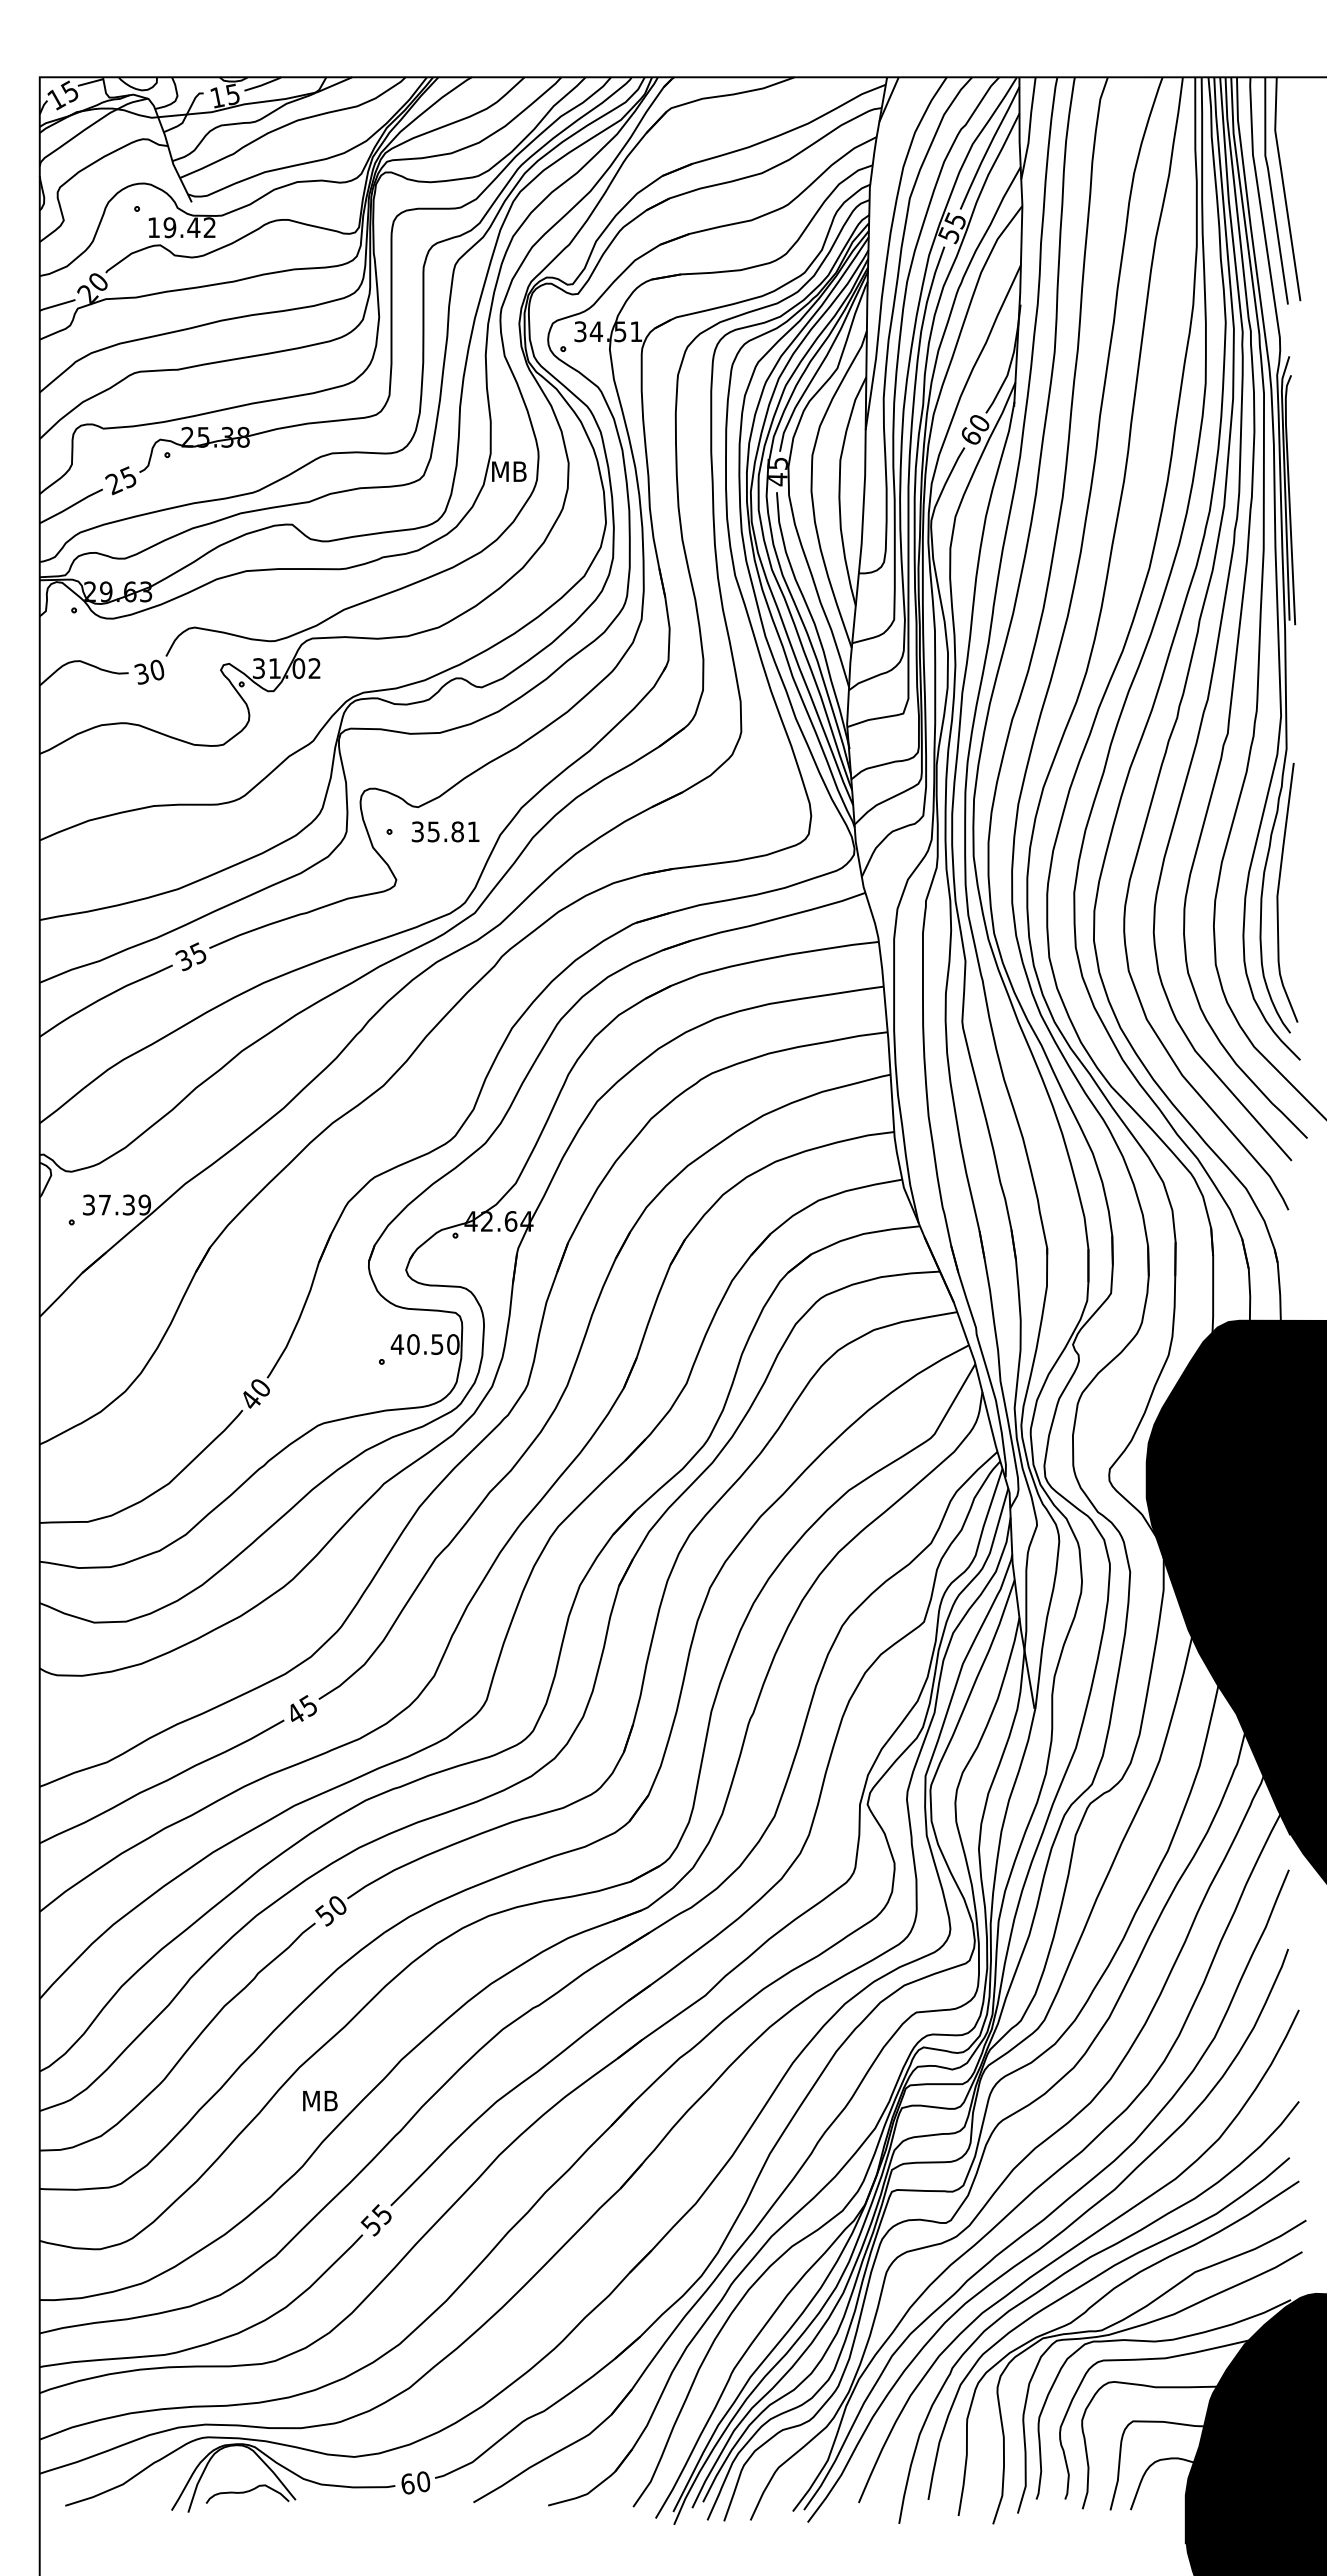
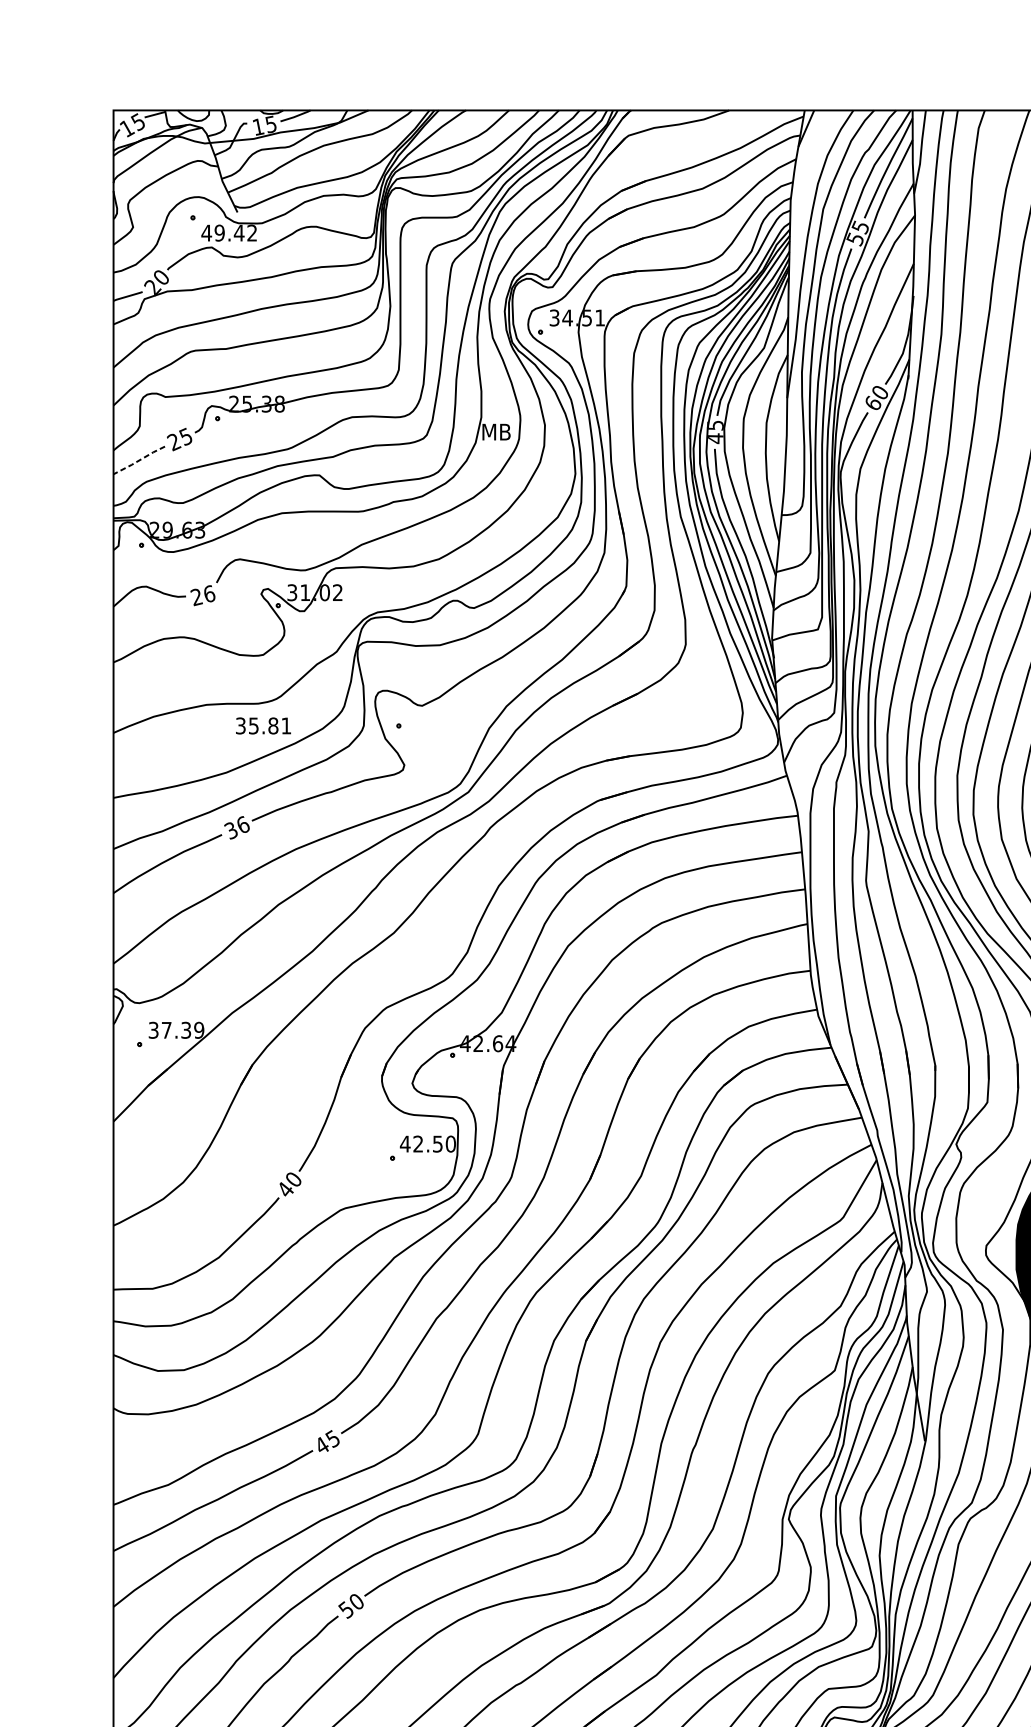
text: (153, 227) -> (206, 232), 19.42 -> 49.42
line: (71, 506) -> (139, 460), solid -> dashed
text: (149, 672) -> (203, 595), 30 -> 26
text: (445, 831) -> (263, 725), moved
text: (197, 953) -> (242, 825), 35 -> 36
text: (413, 1344) -> (418, 1144), 40.50 -> 42.50

